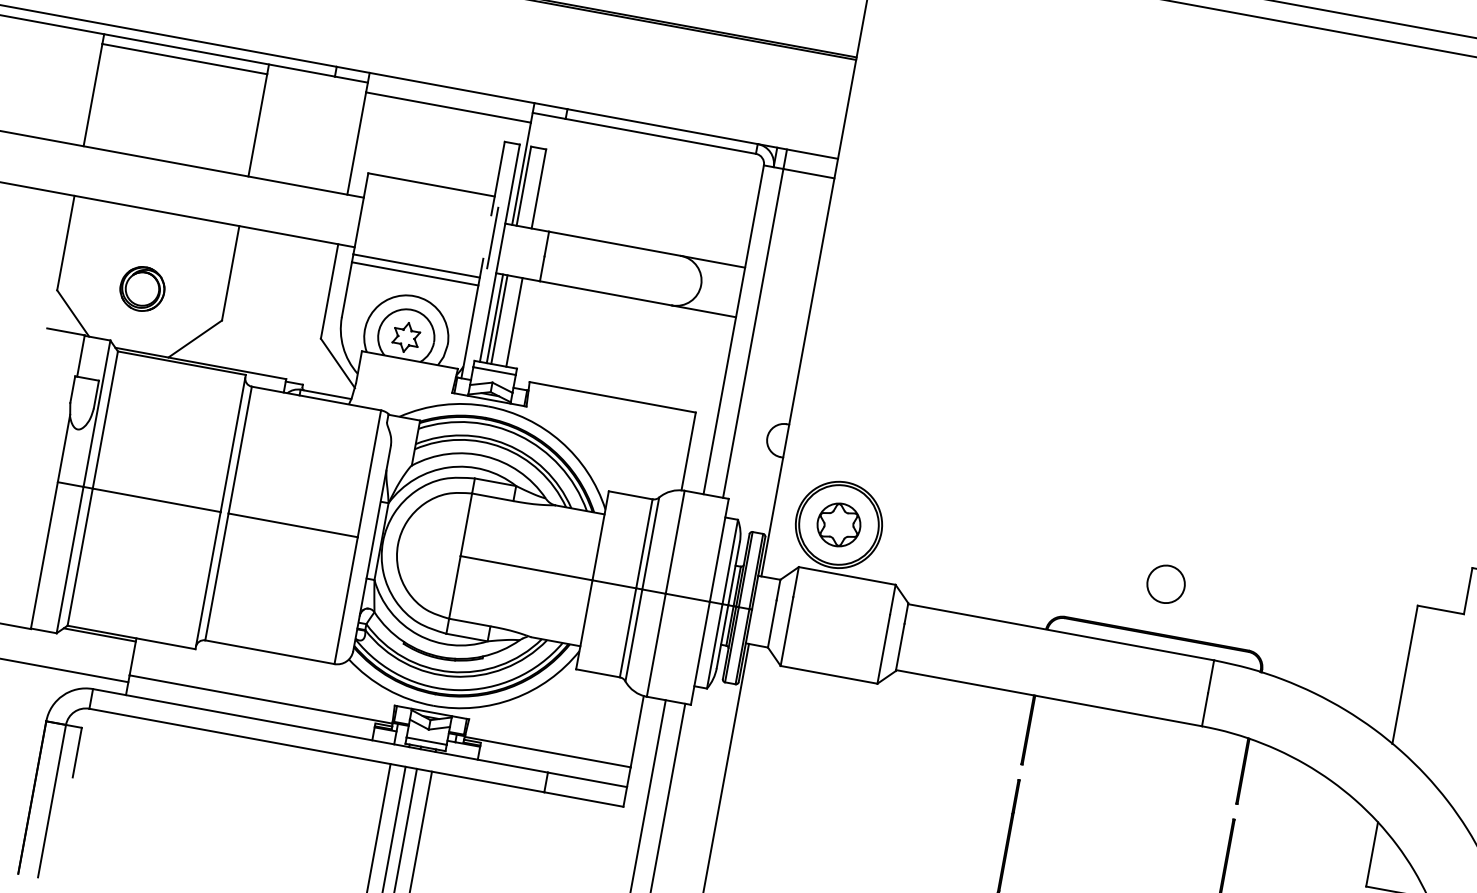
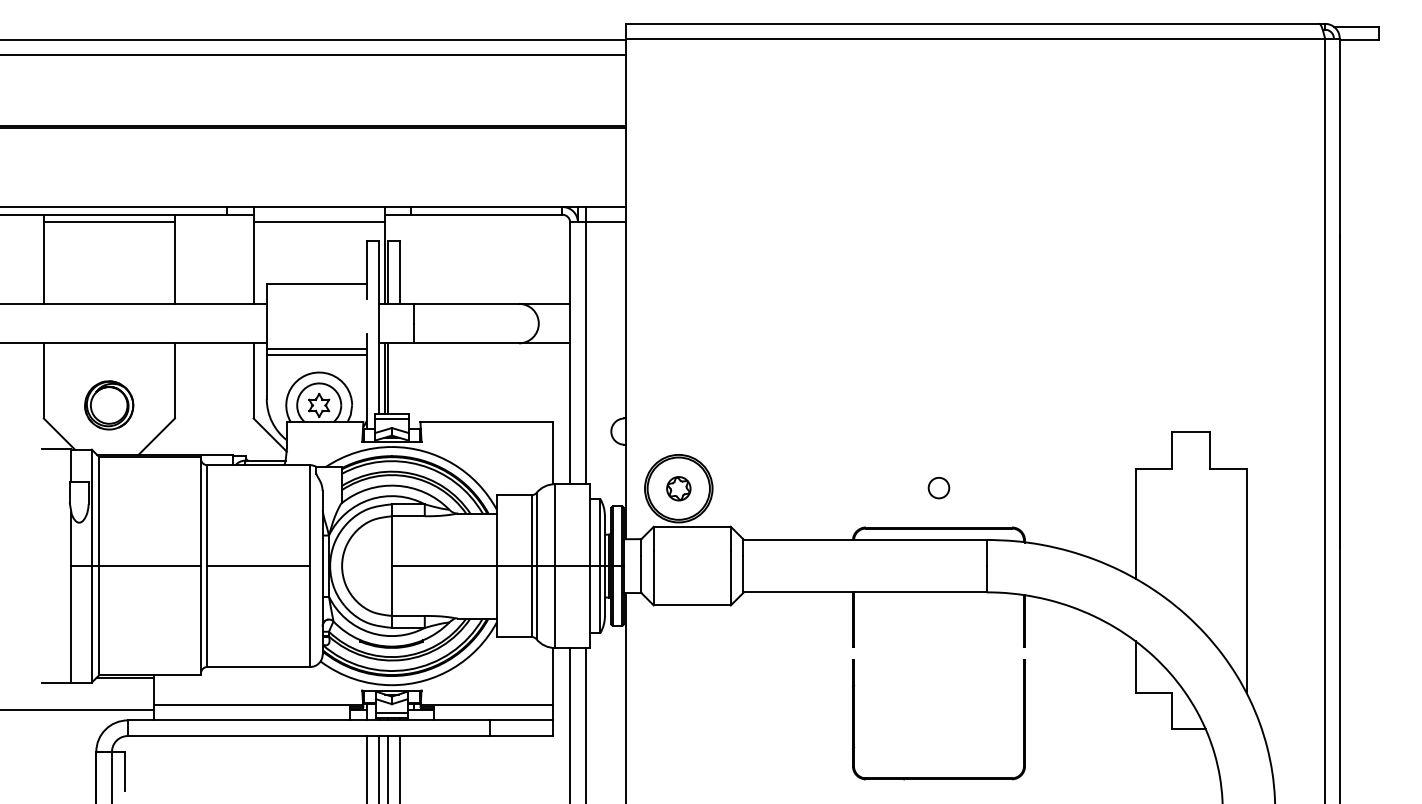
line: (492, 237) -> (371, 316), removed
part: (142, 289) -> (109, 405), size x1.4
line: (514, 322) -> (400, 378), removed
part: (838, 524) -> (678, 488), size x0.7
circle: (1165, 583) -> (938, 487), size x0.7

